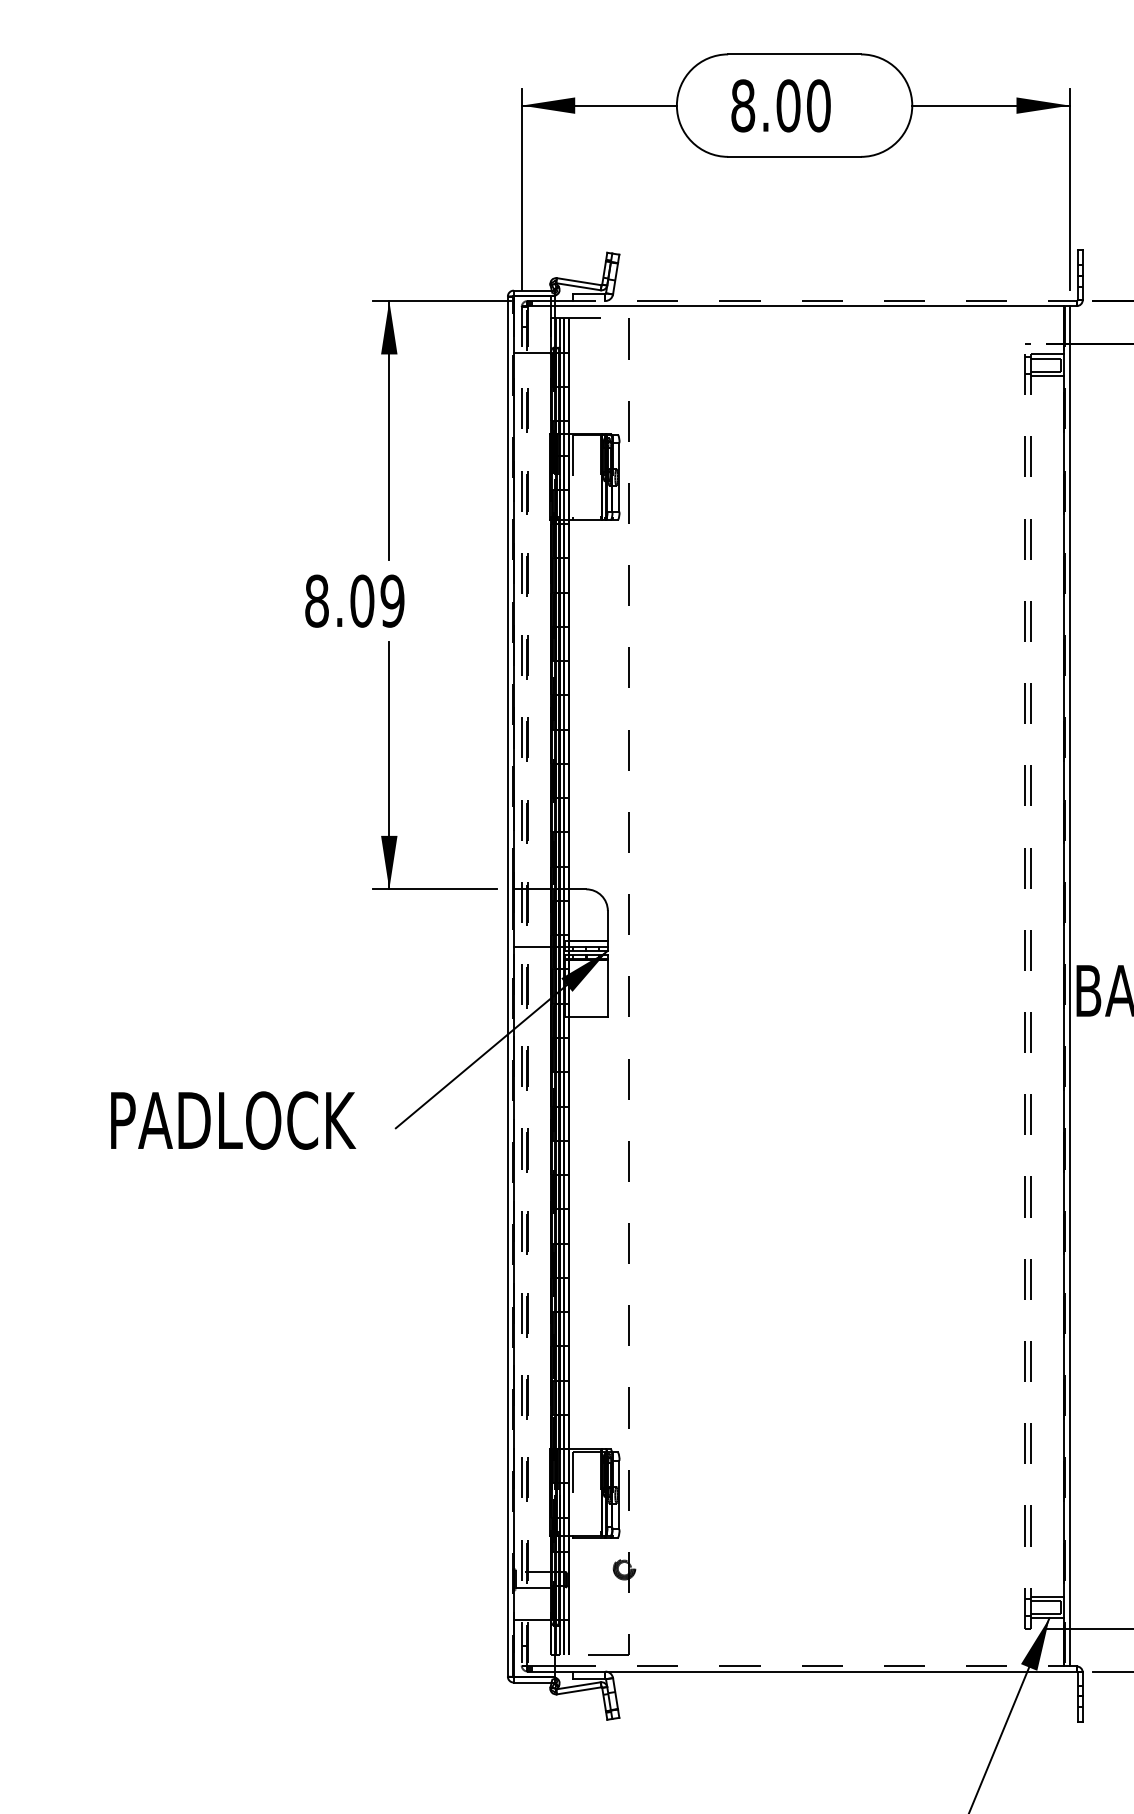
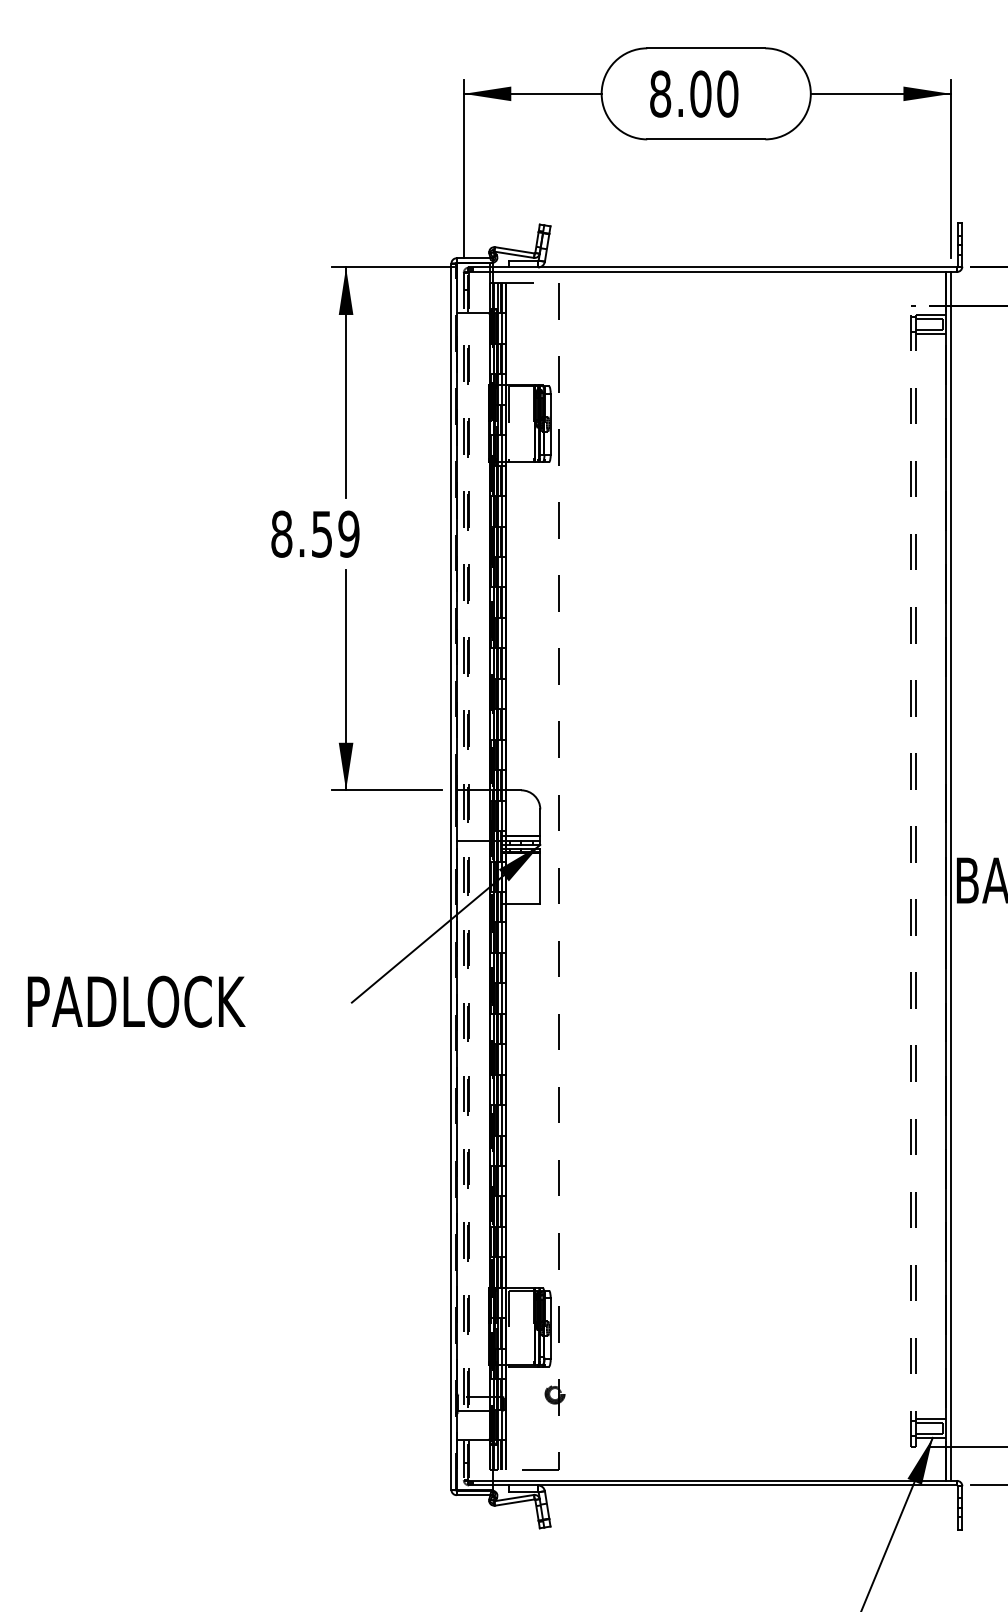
line: (816, 301) -> (725, 267), dashed -> solid
text: (361, 600) -> (321, 533), 8.09 -> 8.59
text: (233, 1120) -> (136, 1001), moved
line: (809, 1666) -> (719, 1480), dashed -> solid

